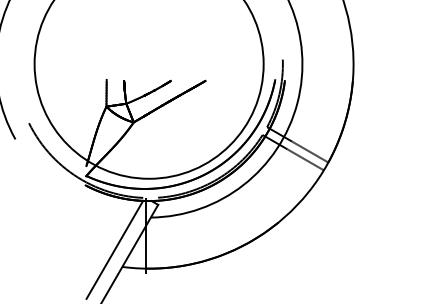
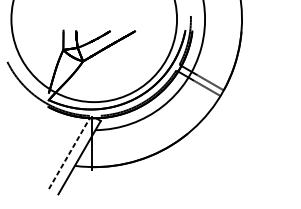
line: (114, 249) -> (69, 153), solid -> dashed

